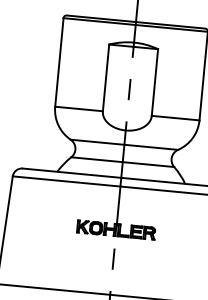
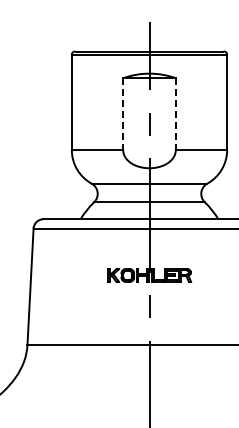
line: (106, 78) -> (123, 114), solid -> dashed
line: (154, 82) -> (175, 114), solid -> dashed

